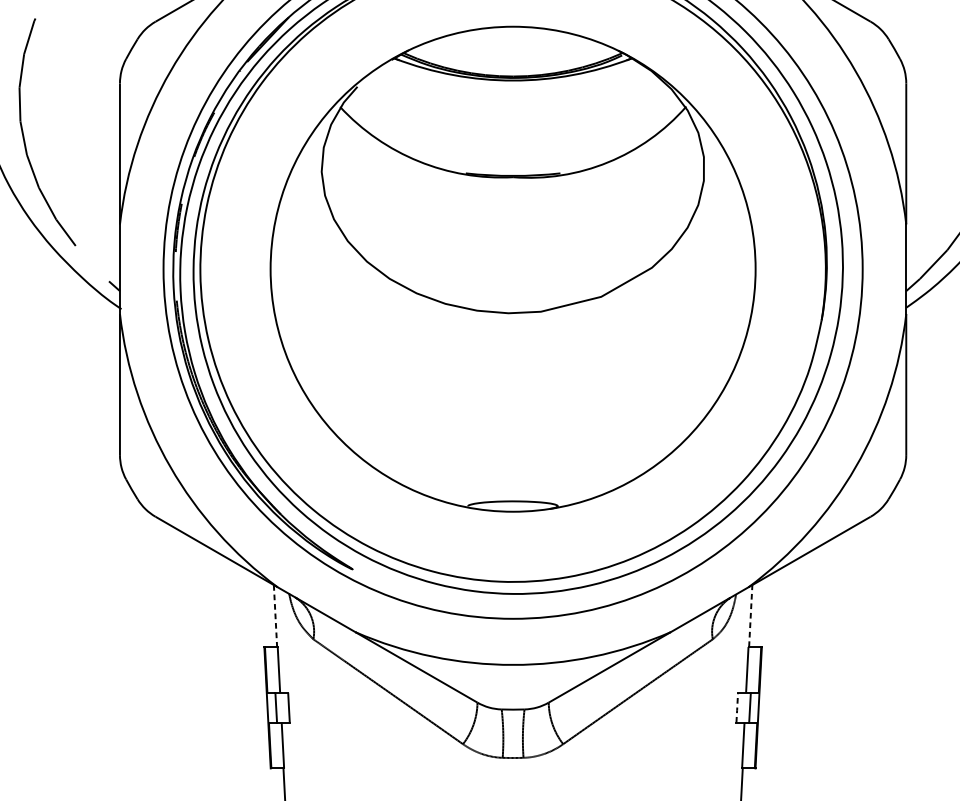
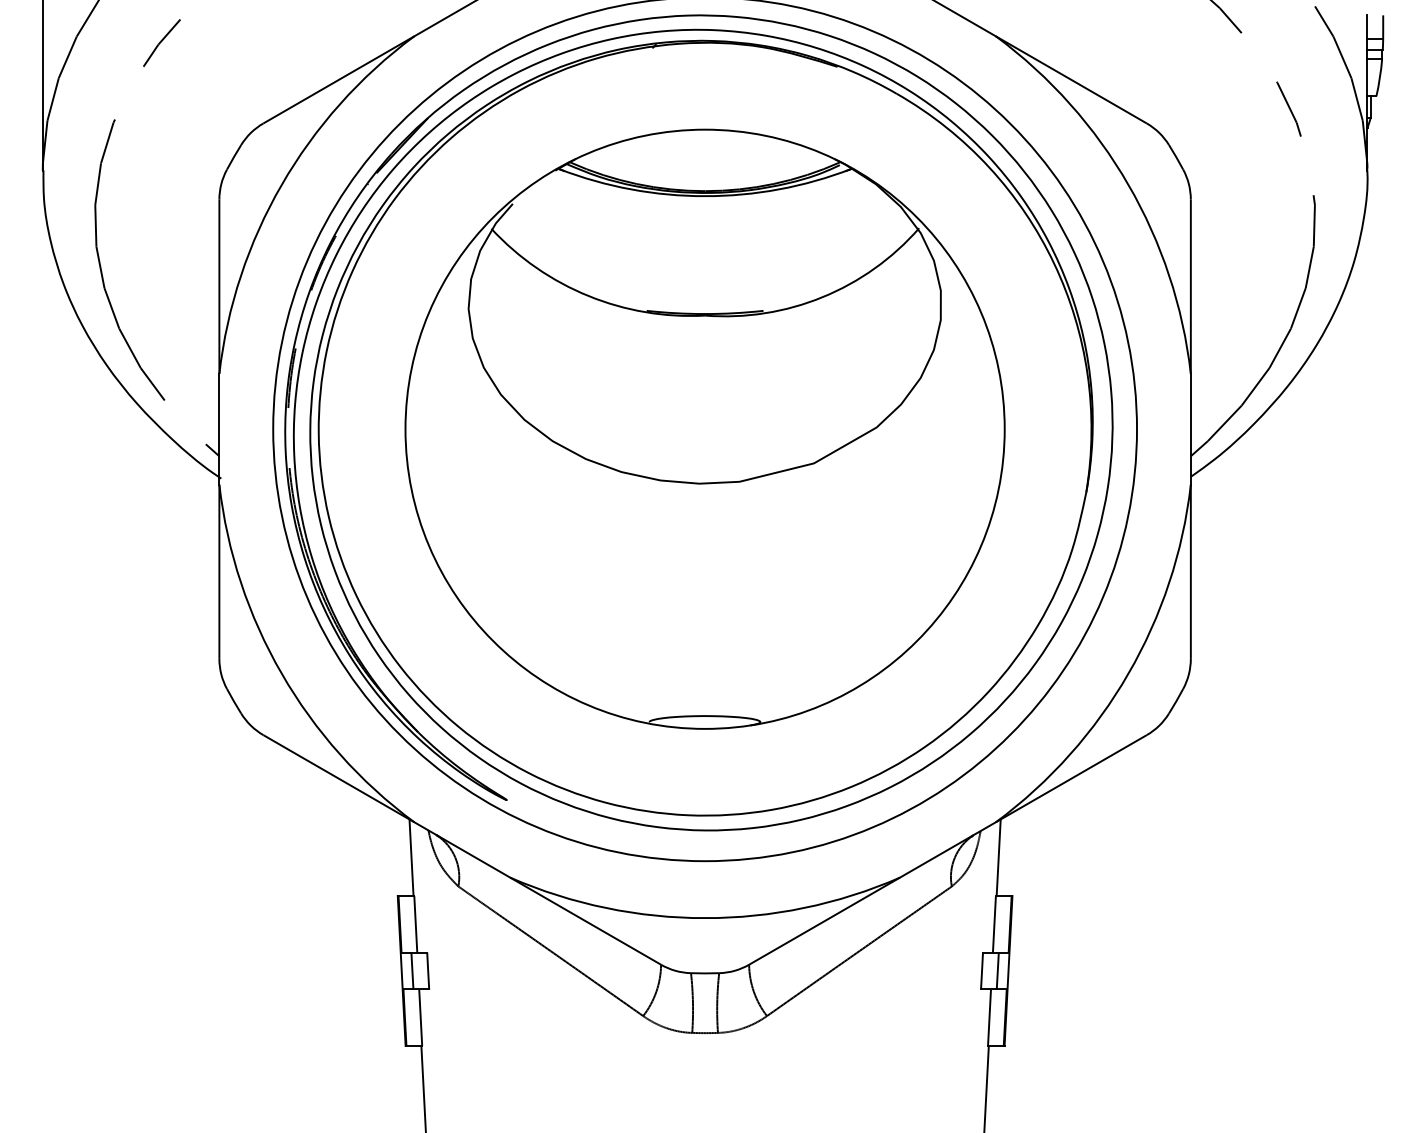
line: (750, 615) -> (998, 857), dashed -> solid
line: (275, 616) -> (411, 858), dashed -> solid
line: (737, 708) -> (982, 971), dashed -> solid

